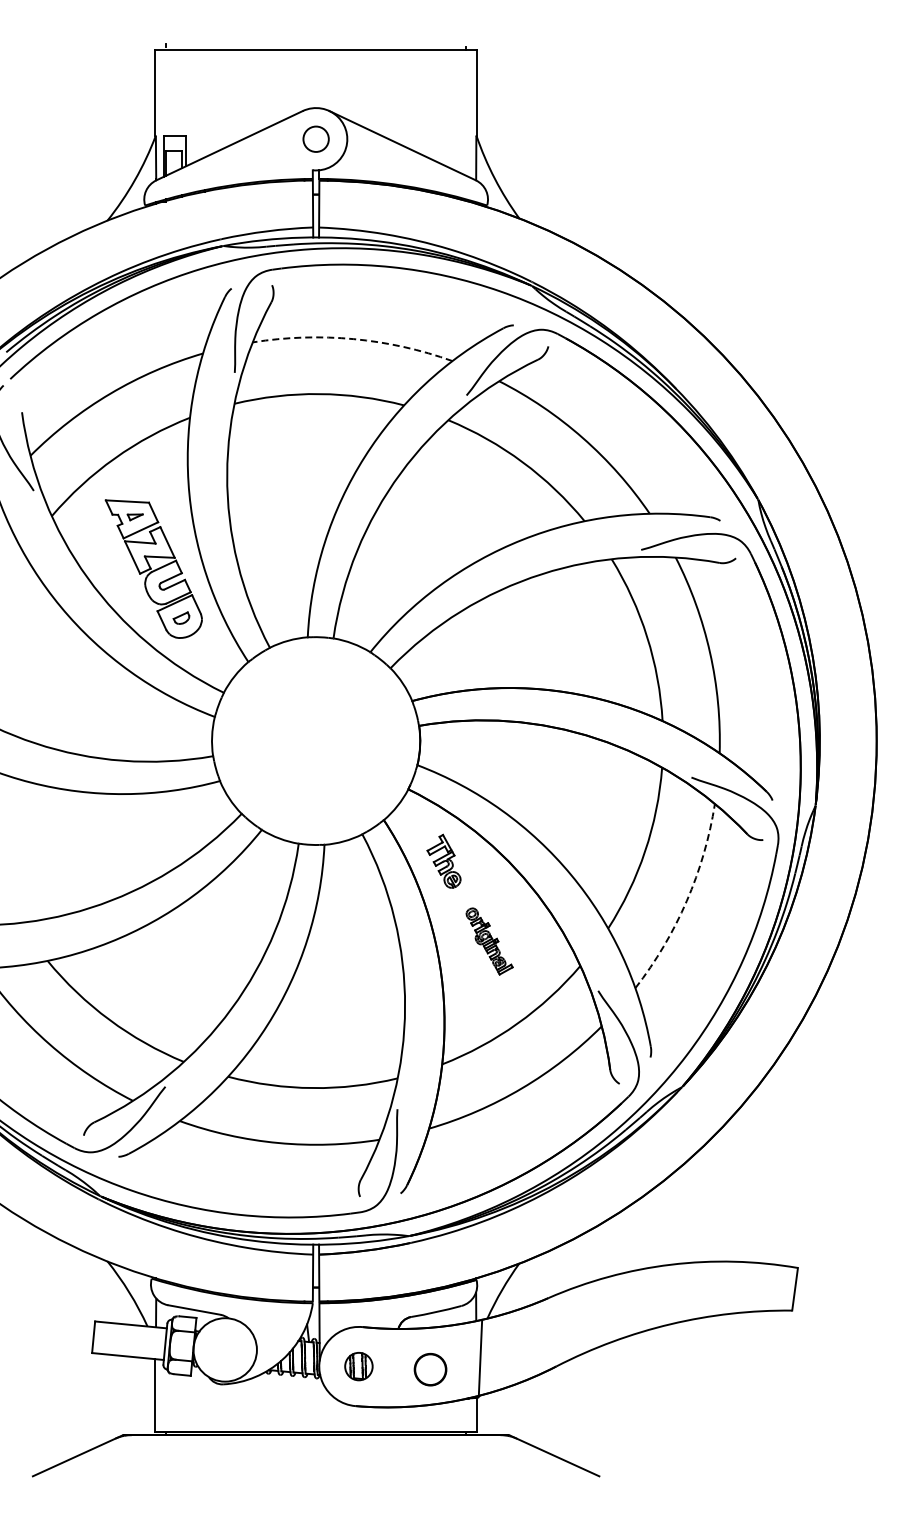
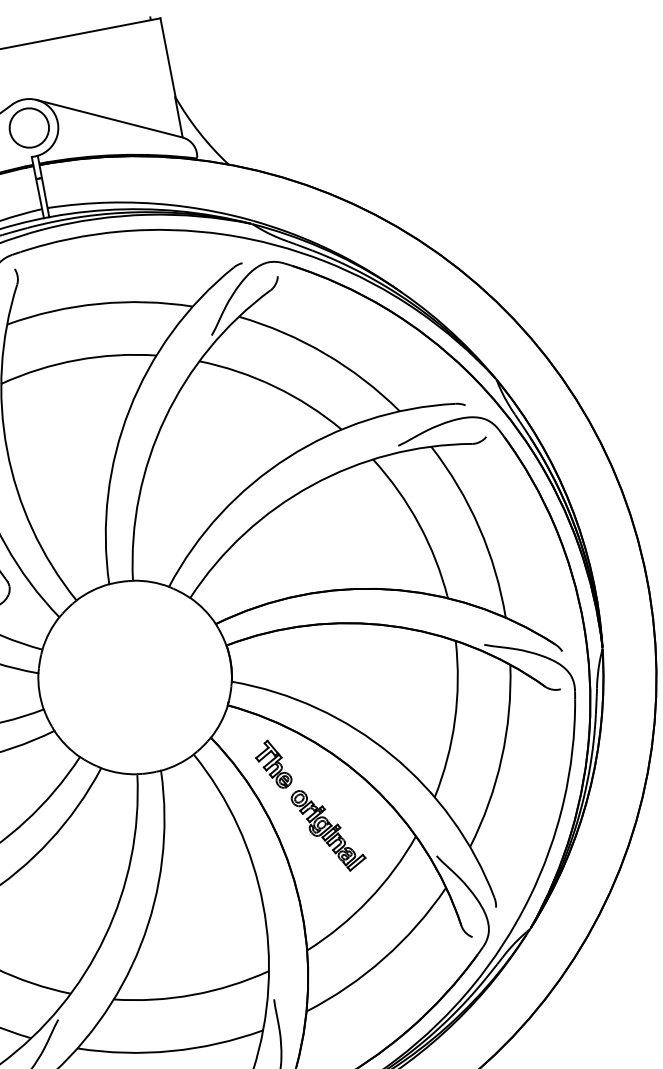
circle: (315, 139) -> (28, 128), size x1.67
arc: (353, 339) -> (98, 304), dashed -> solid
arc: (686, 901) -> (501, 758), dashed -> solid
part: (489, 941) -> (328, 830), size x1.43

